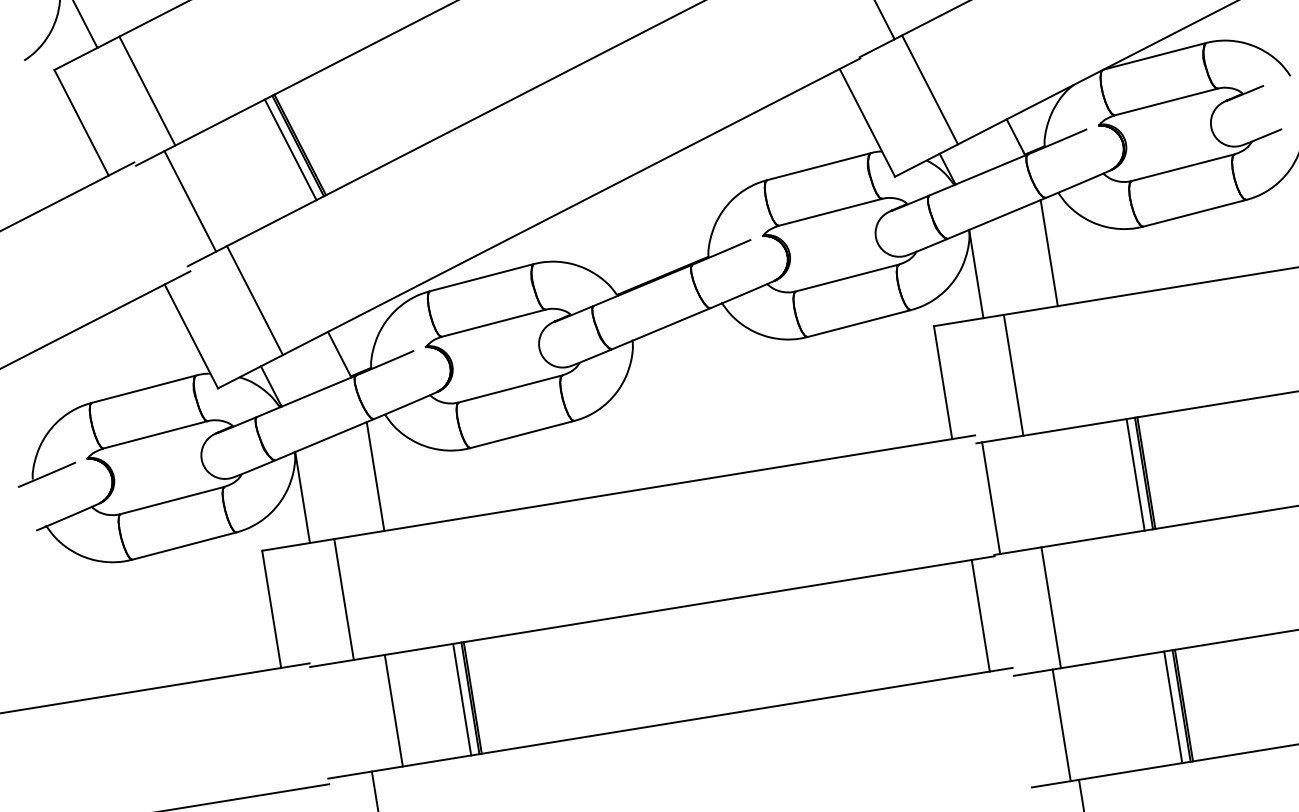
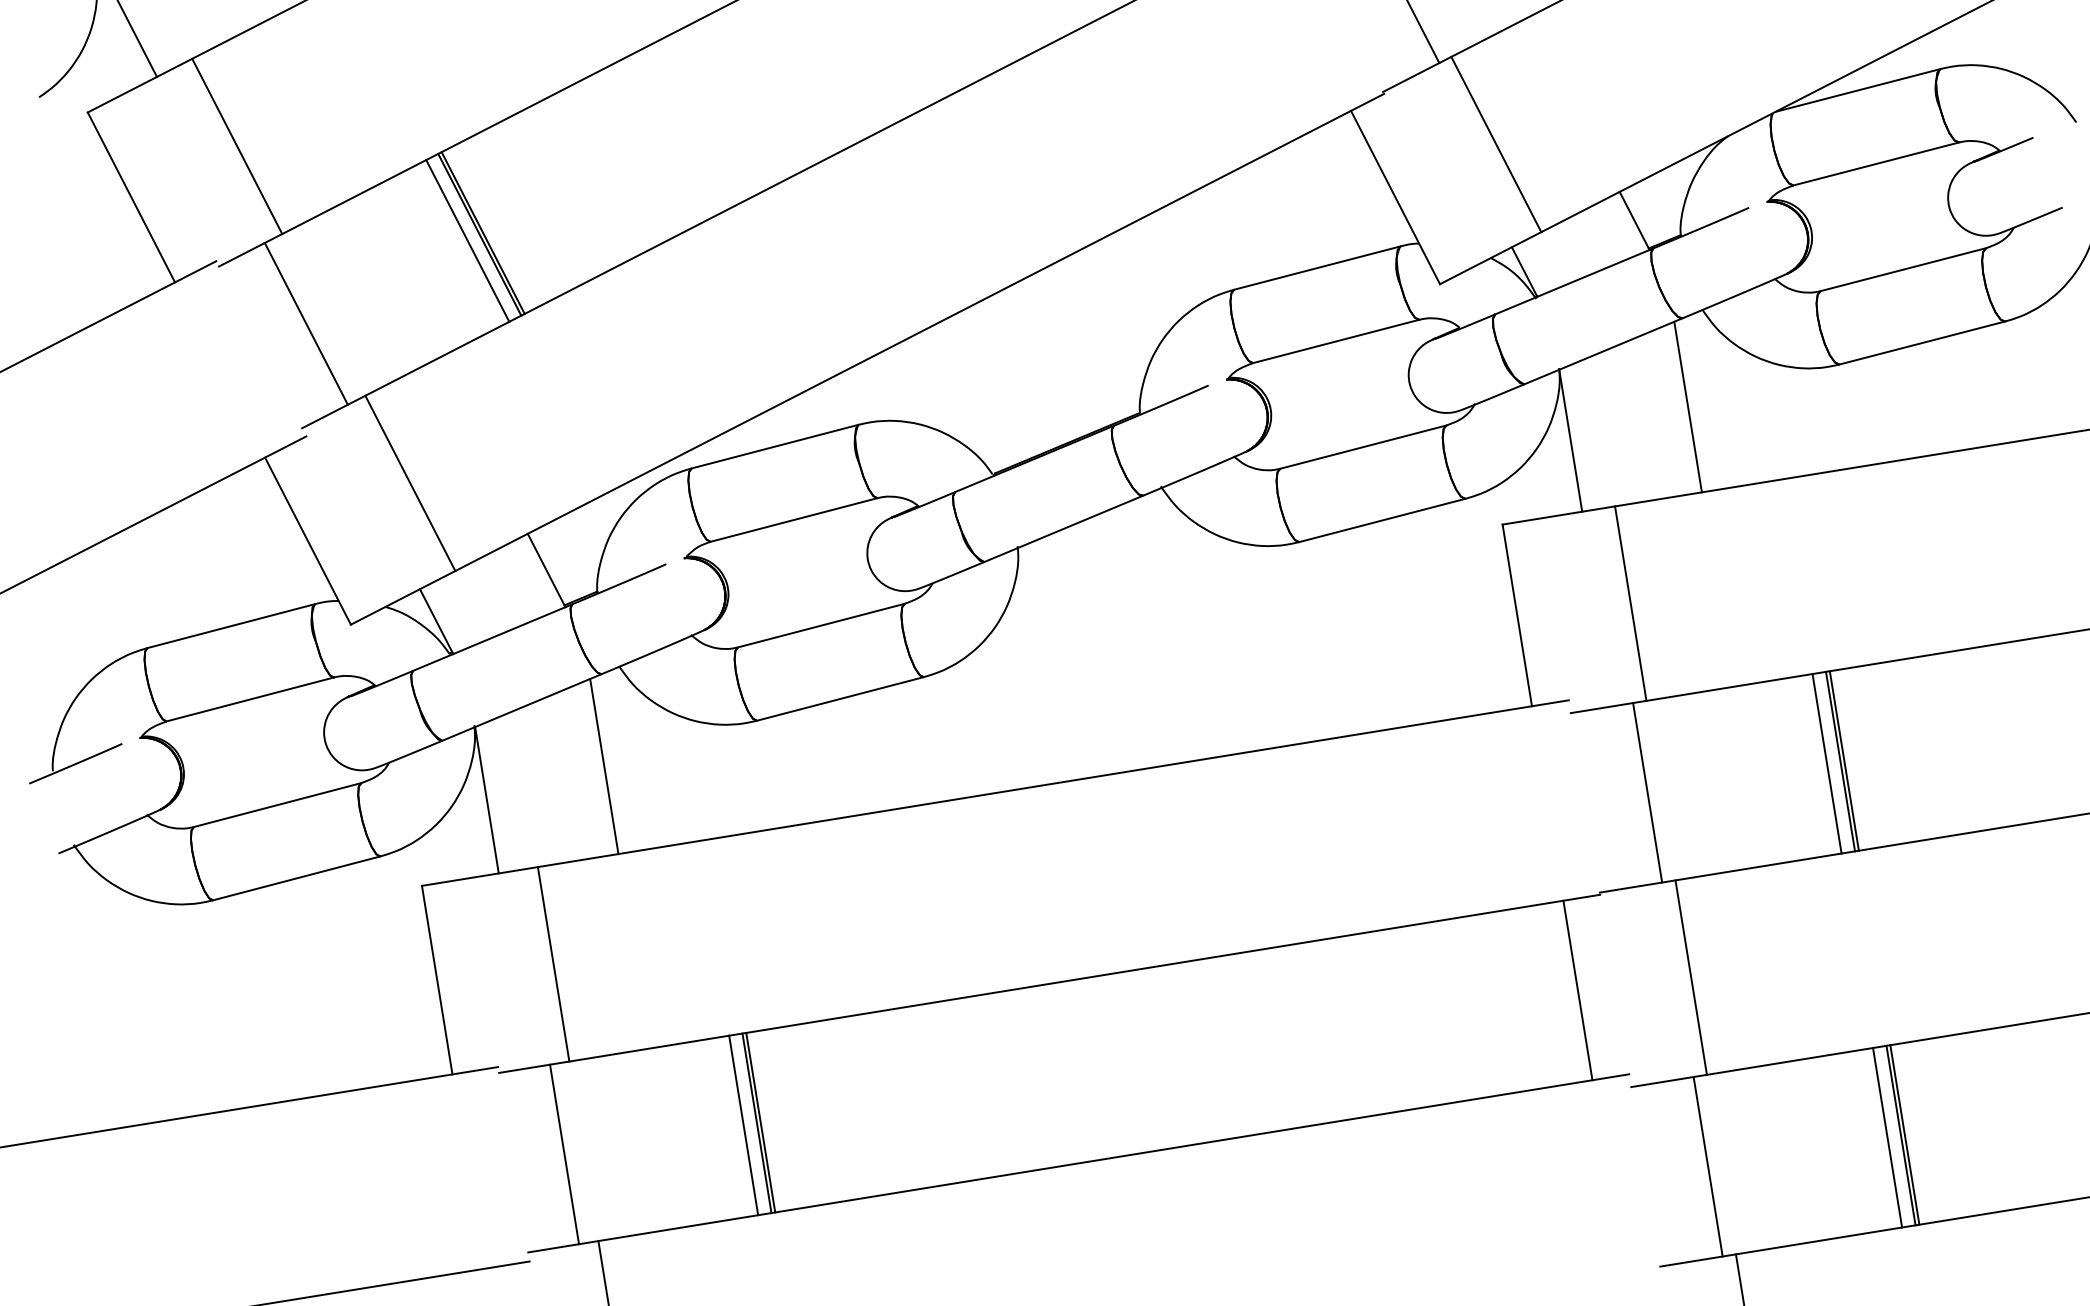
line: (991, 497) -> (1648, 792), moved
line: (393, 710) -> (563, 1154), moved

